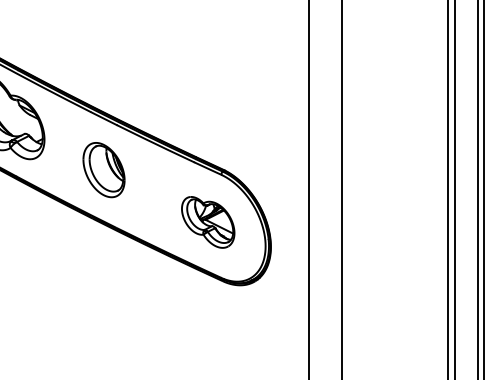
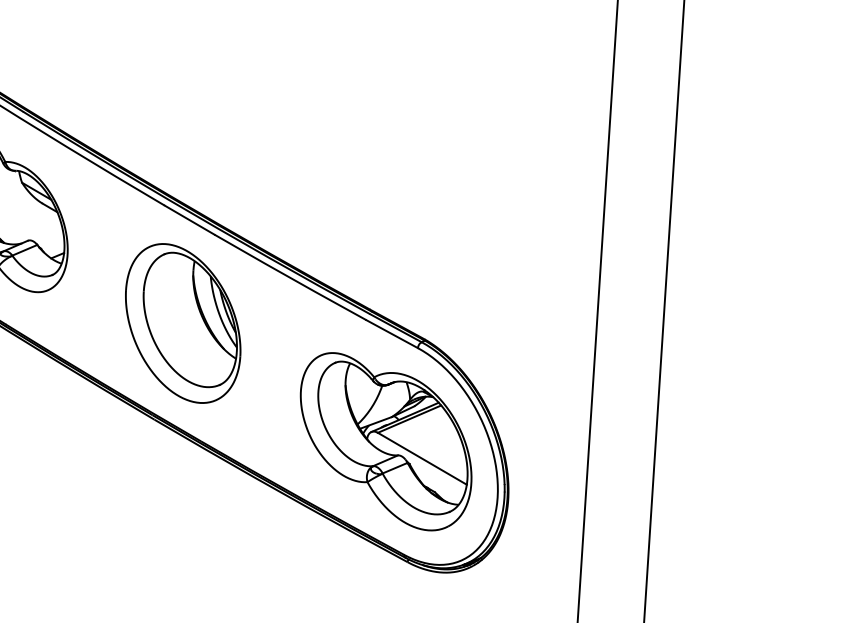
part: (103, 169) -> (182, 322), size x1.43
part: (207, 222) -> (384, 442), size x1.67

